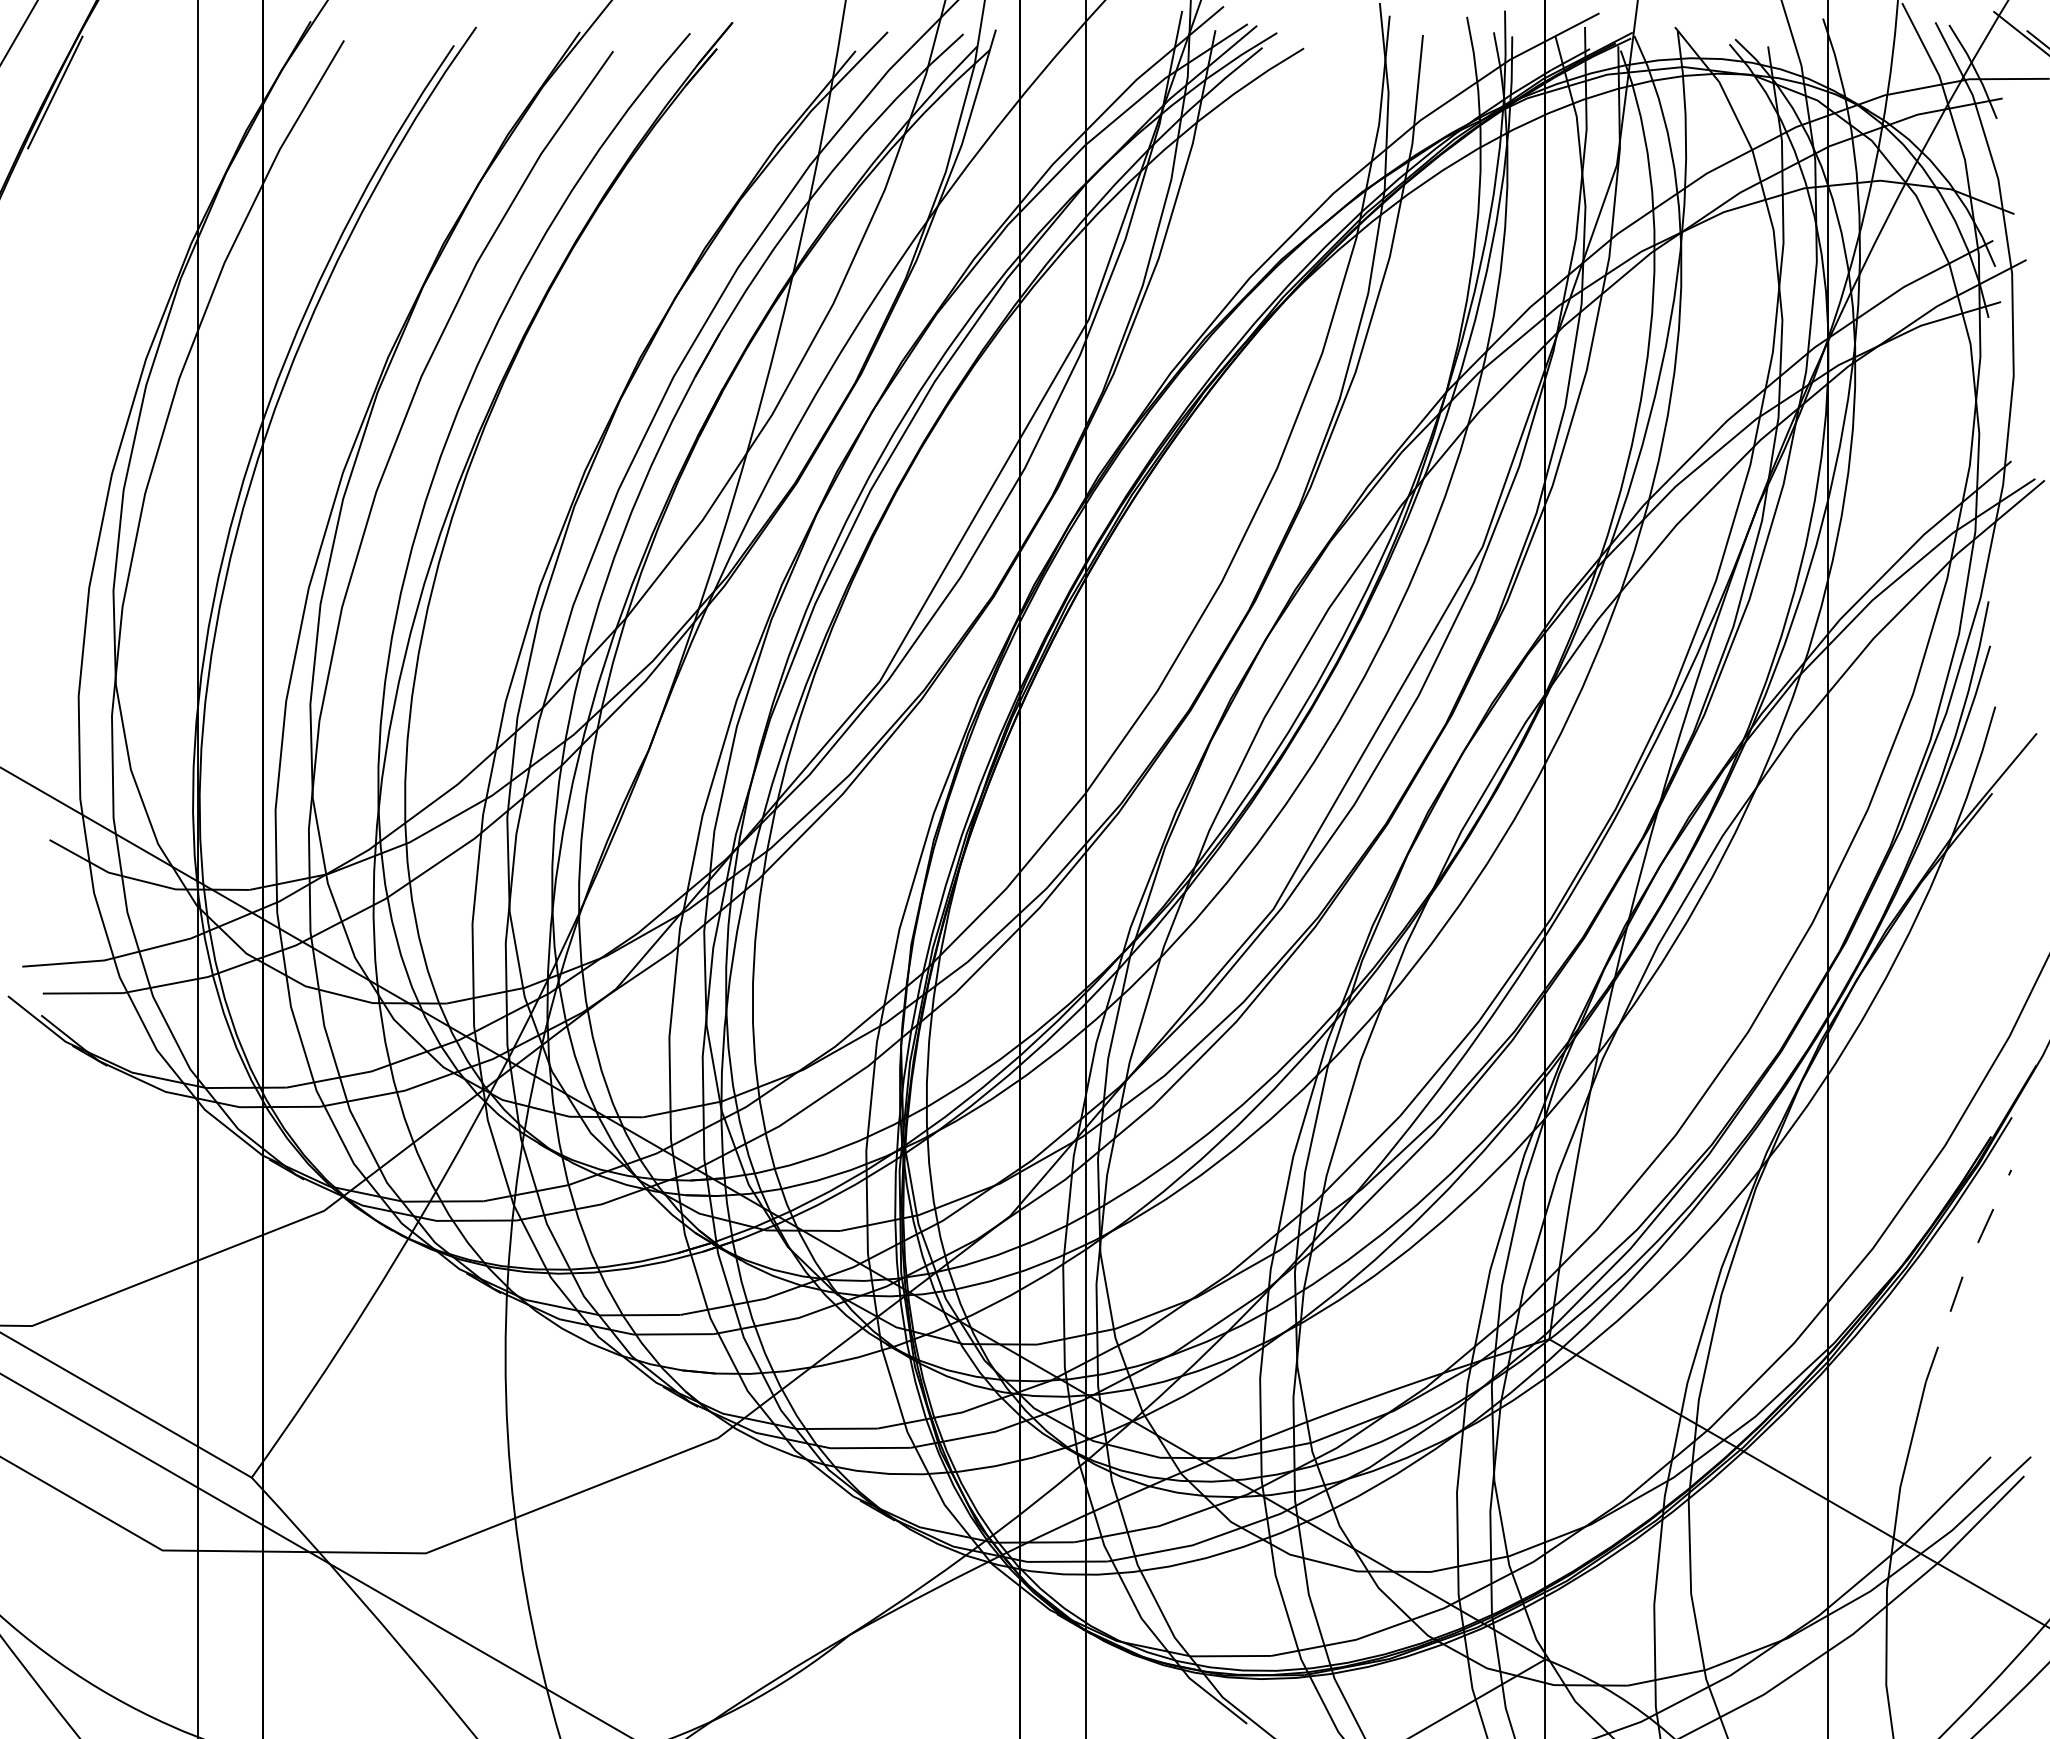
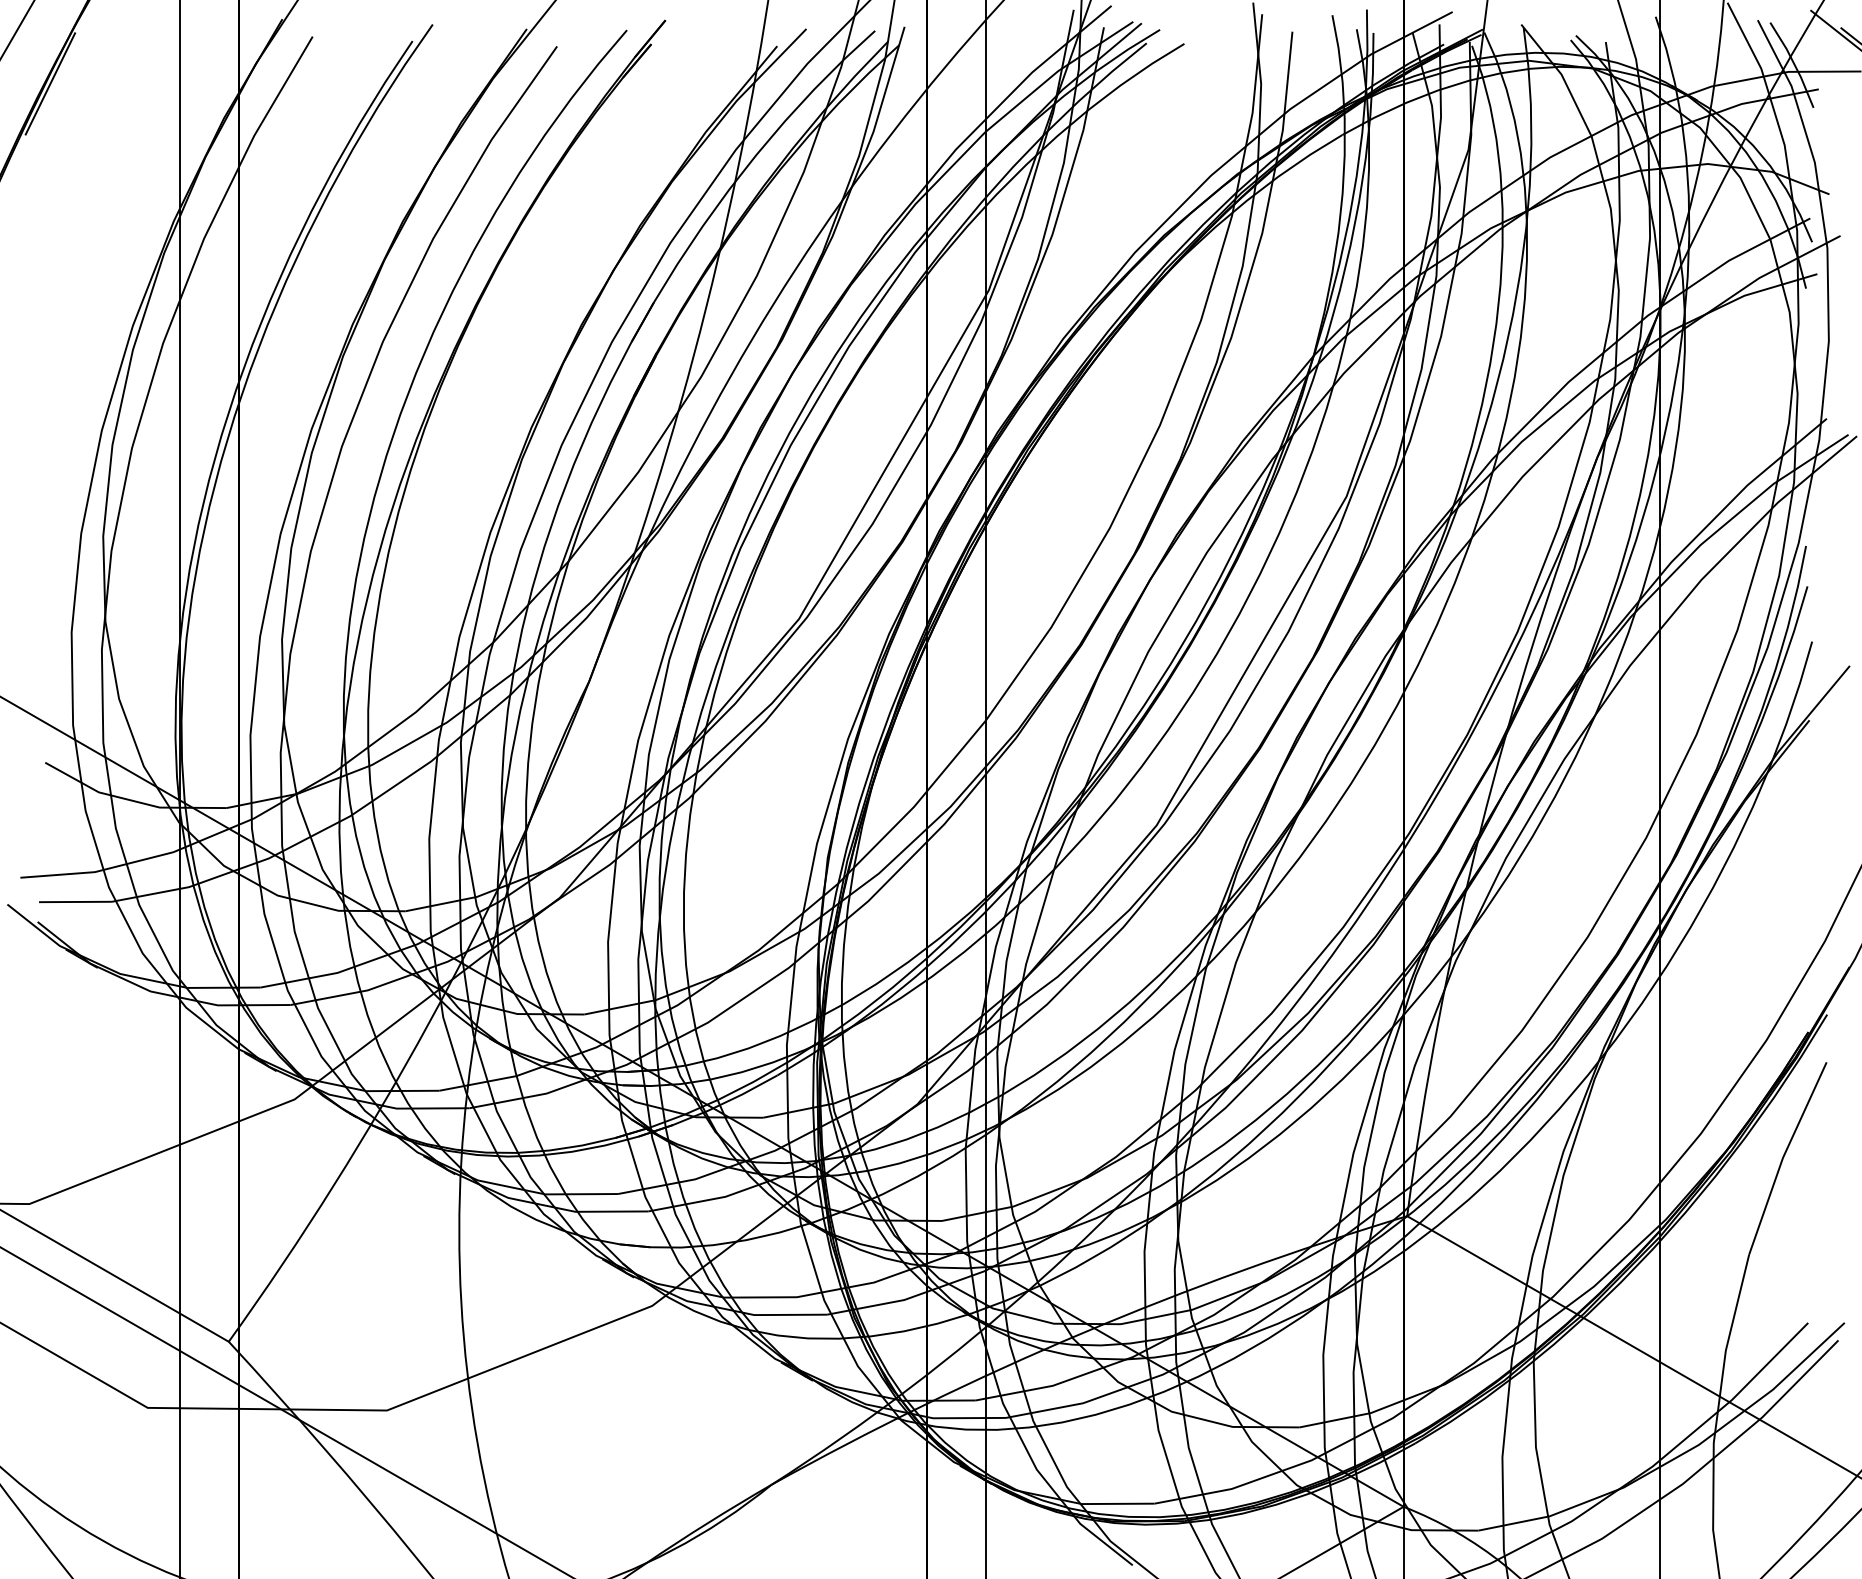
line: (1963, 1274) -> (1783, 1157), dashed -> solid

